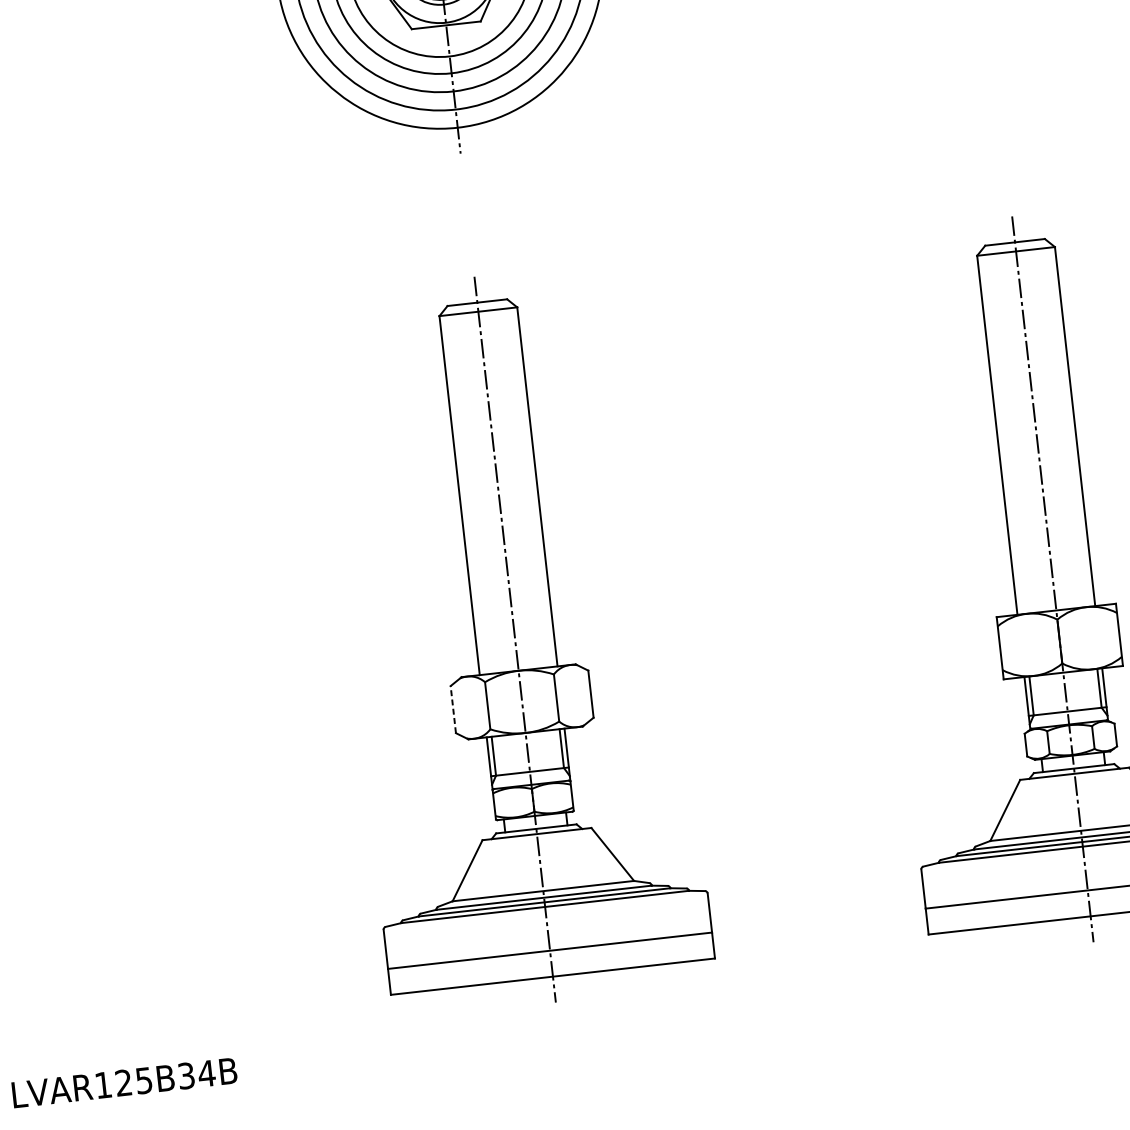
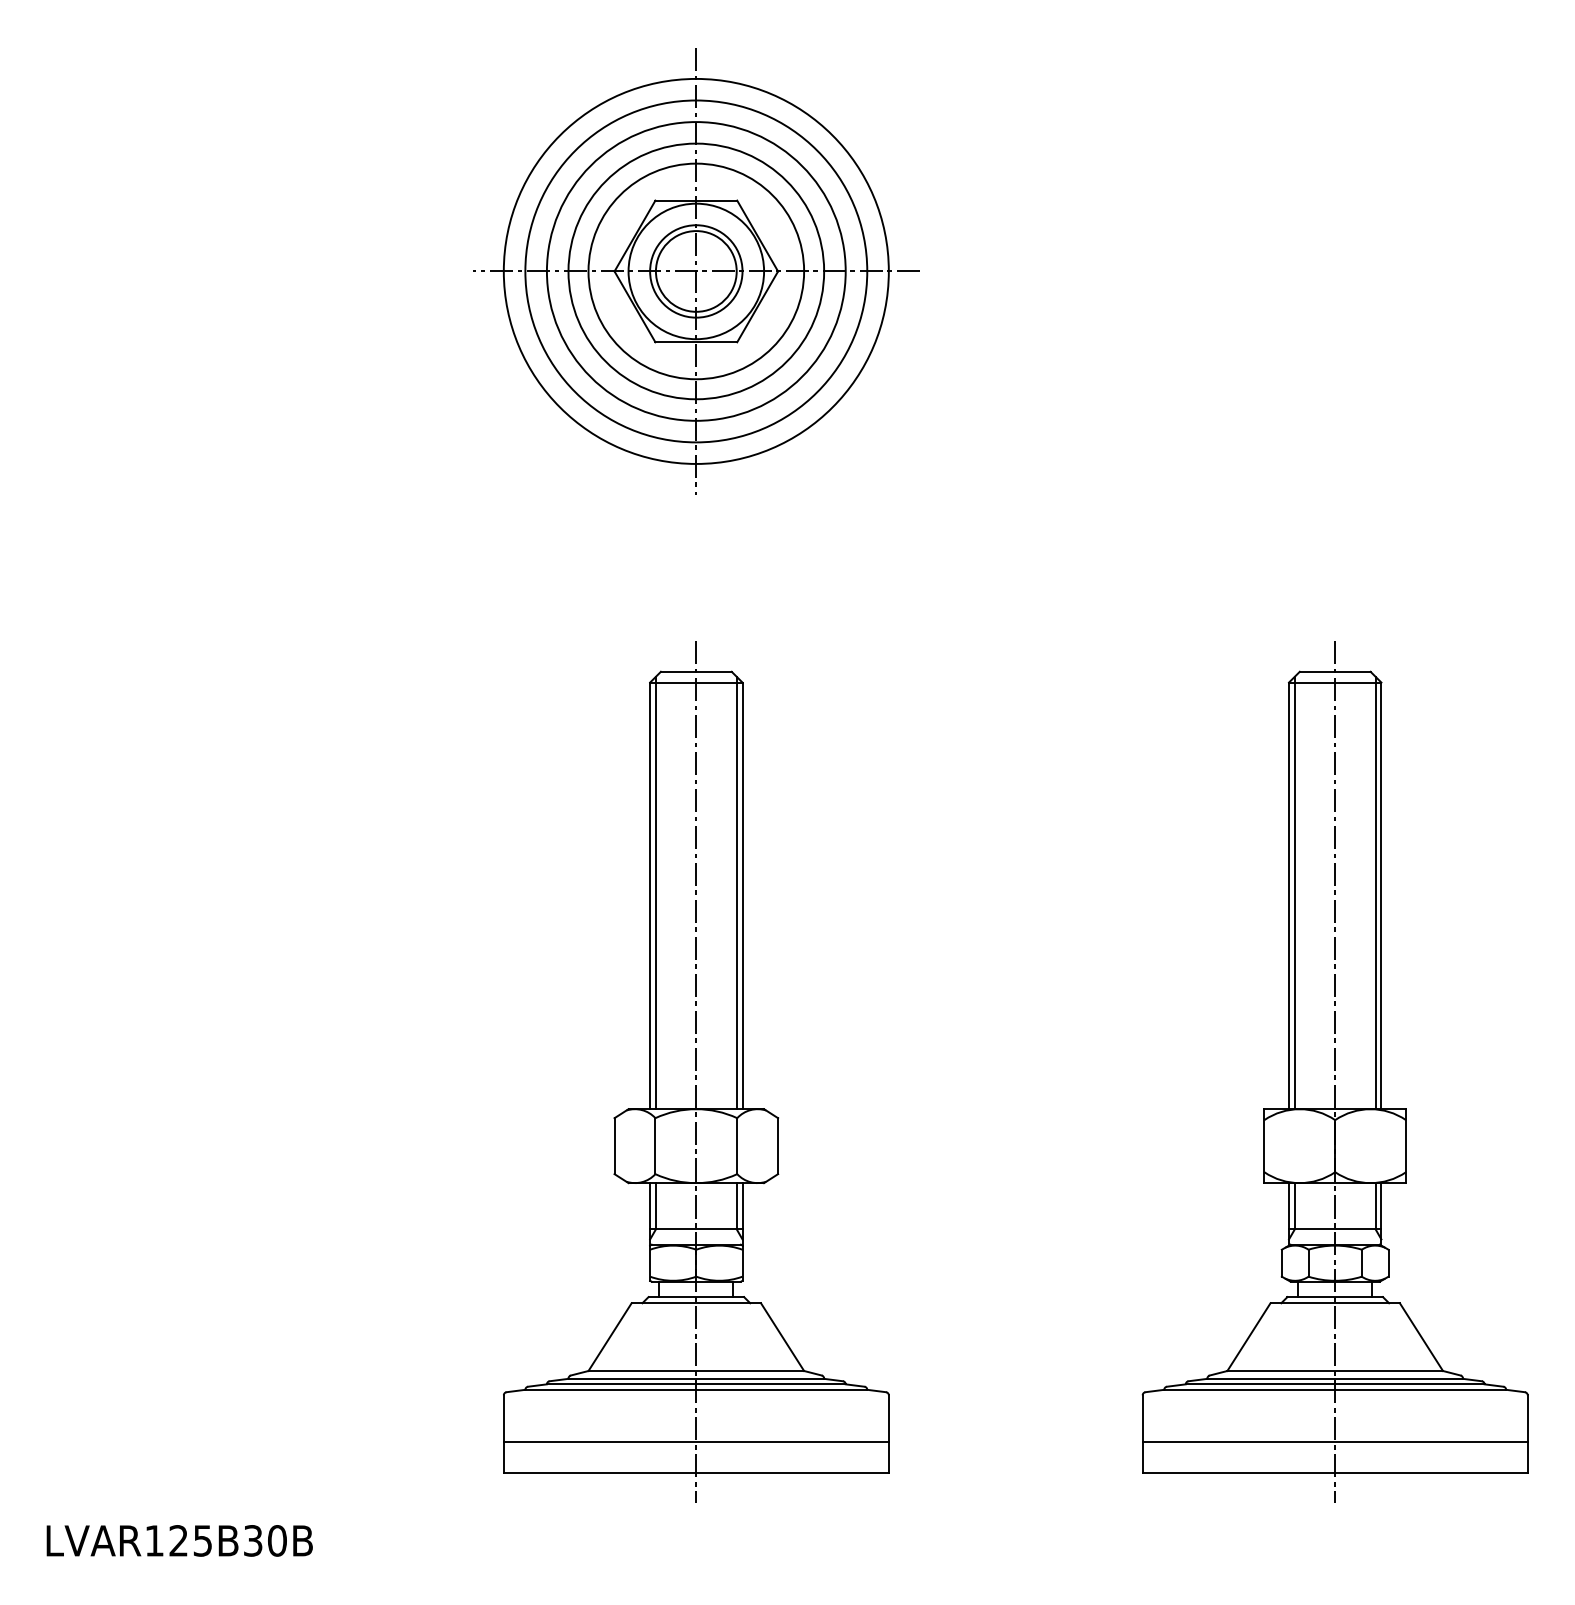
line: (1069, 424) -> (1375, 892), added
line: (1001, 431) -> (1294, 892), added
line: (532, 484) -> (736, 892), added
line: (463, 492) -> (655, 892), added
line: (453, 709) -> (614, 1146), dashed -> solid
text: (206, 1073) -> (277, 1540), LVAR125B34B -> LVAR125B30B

